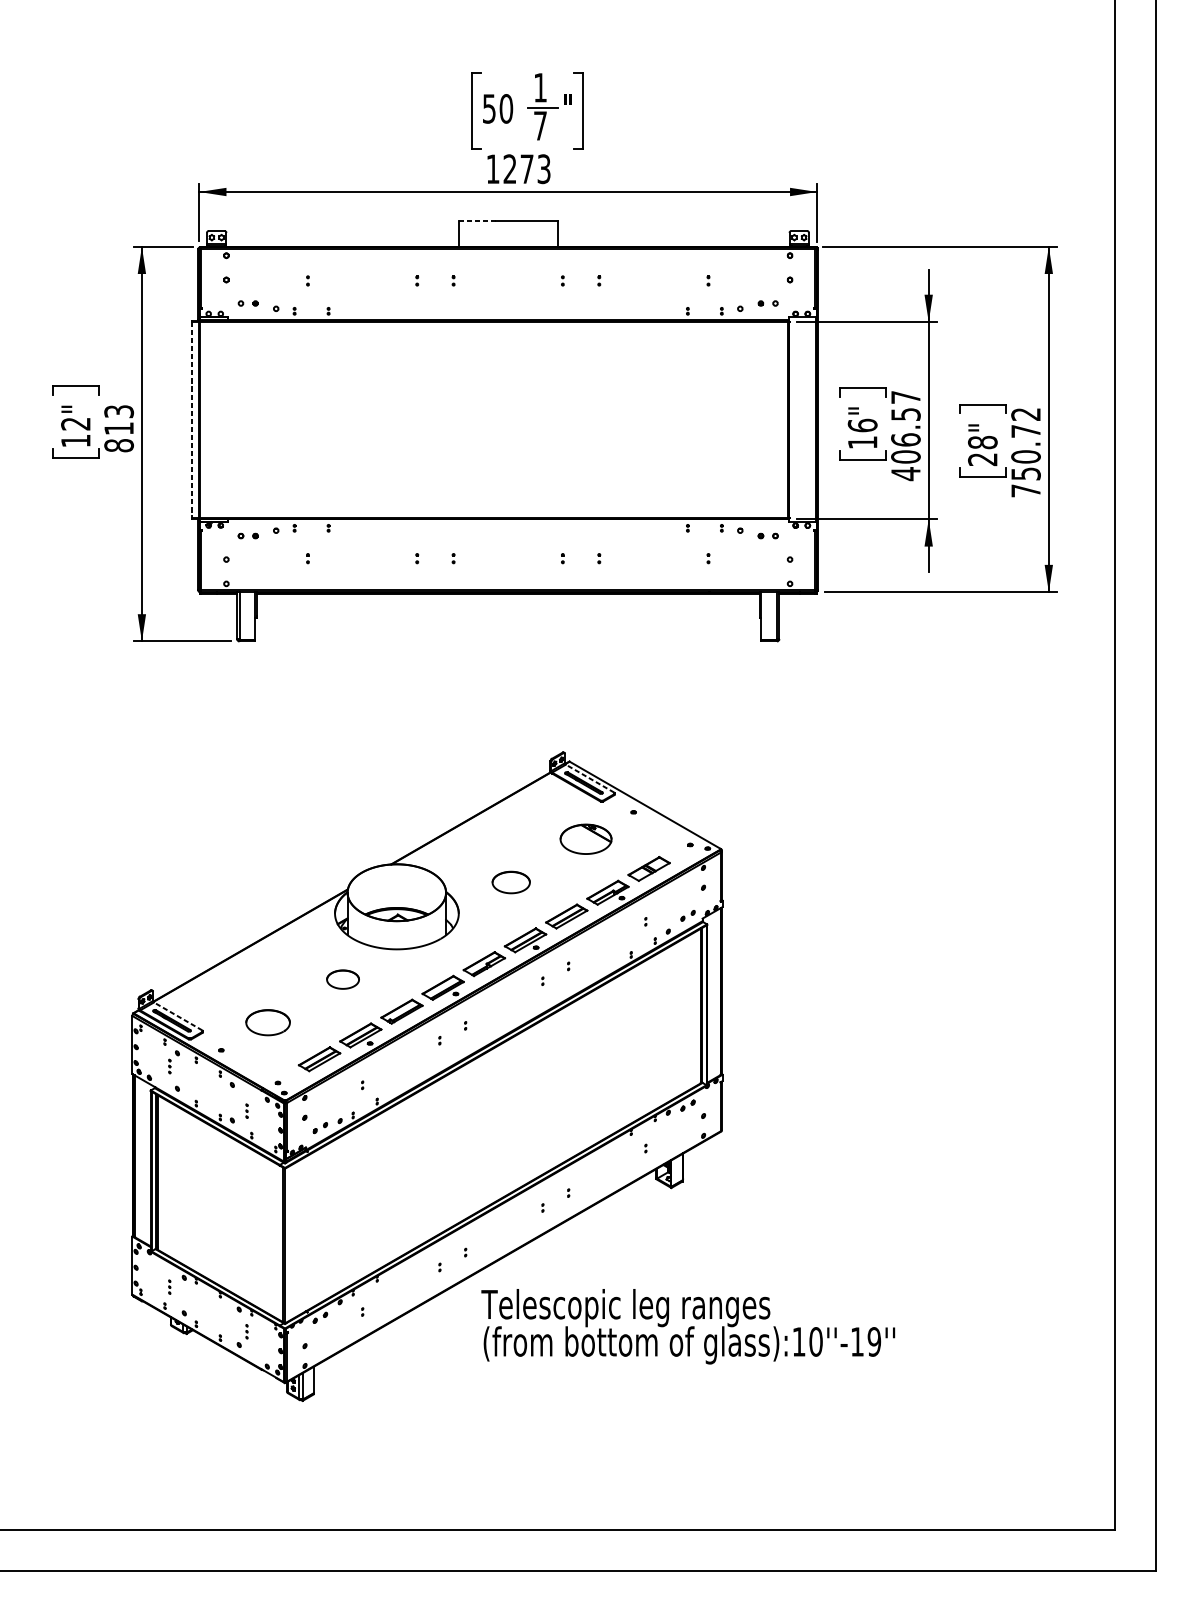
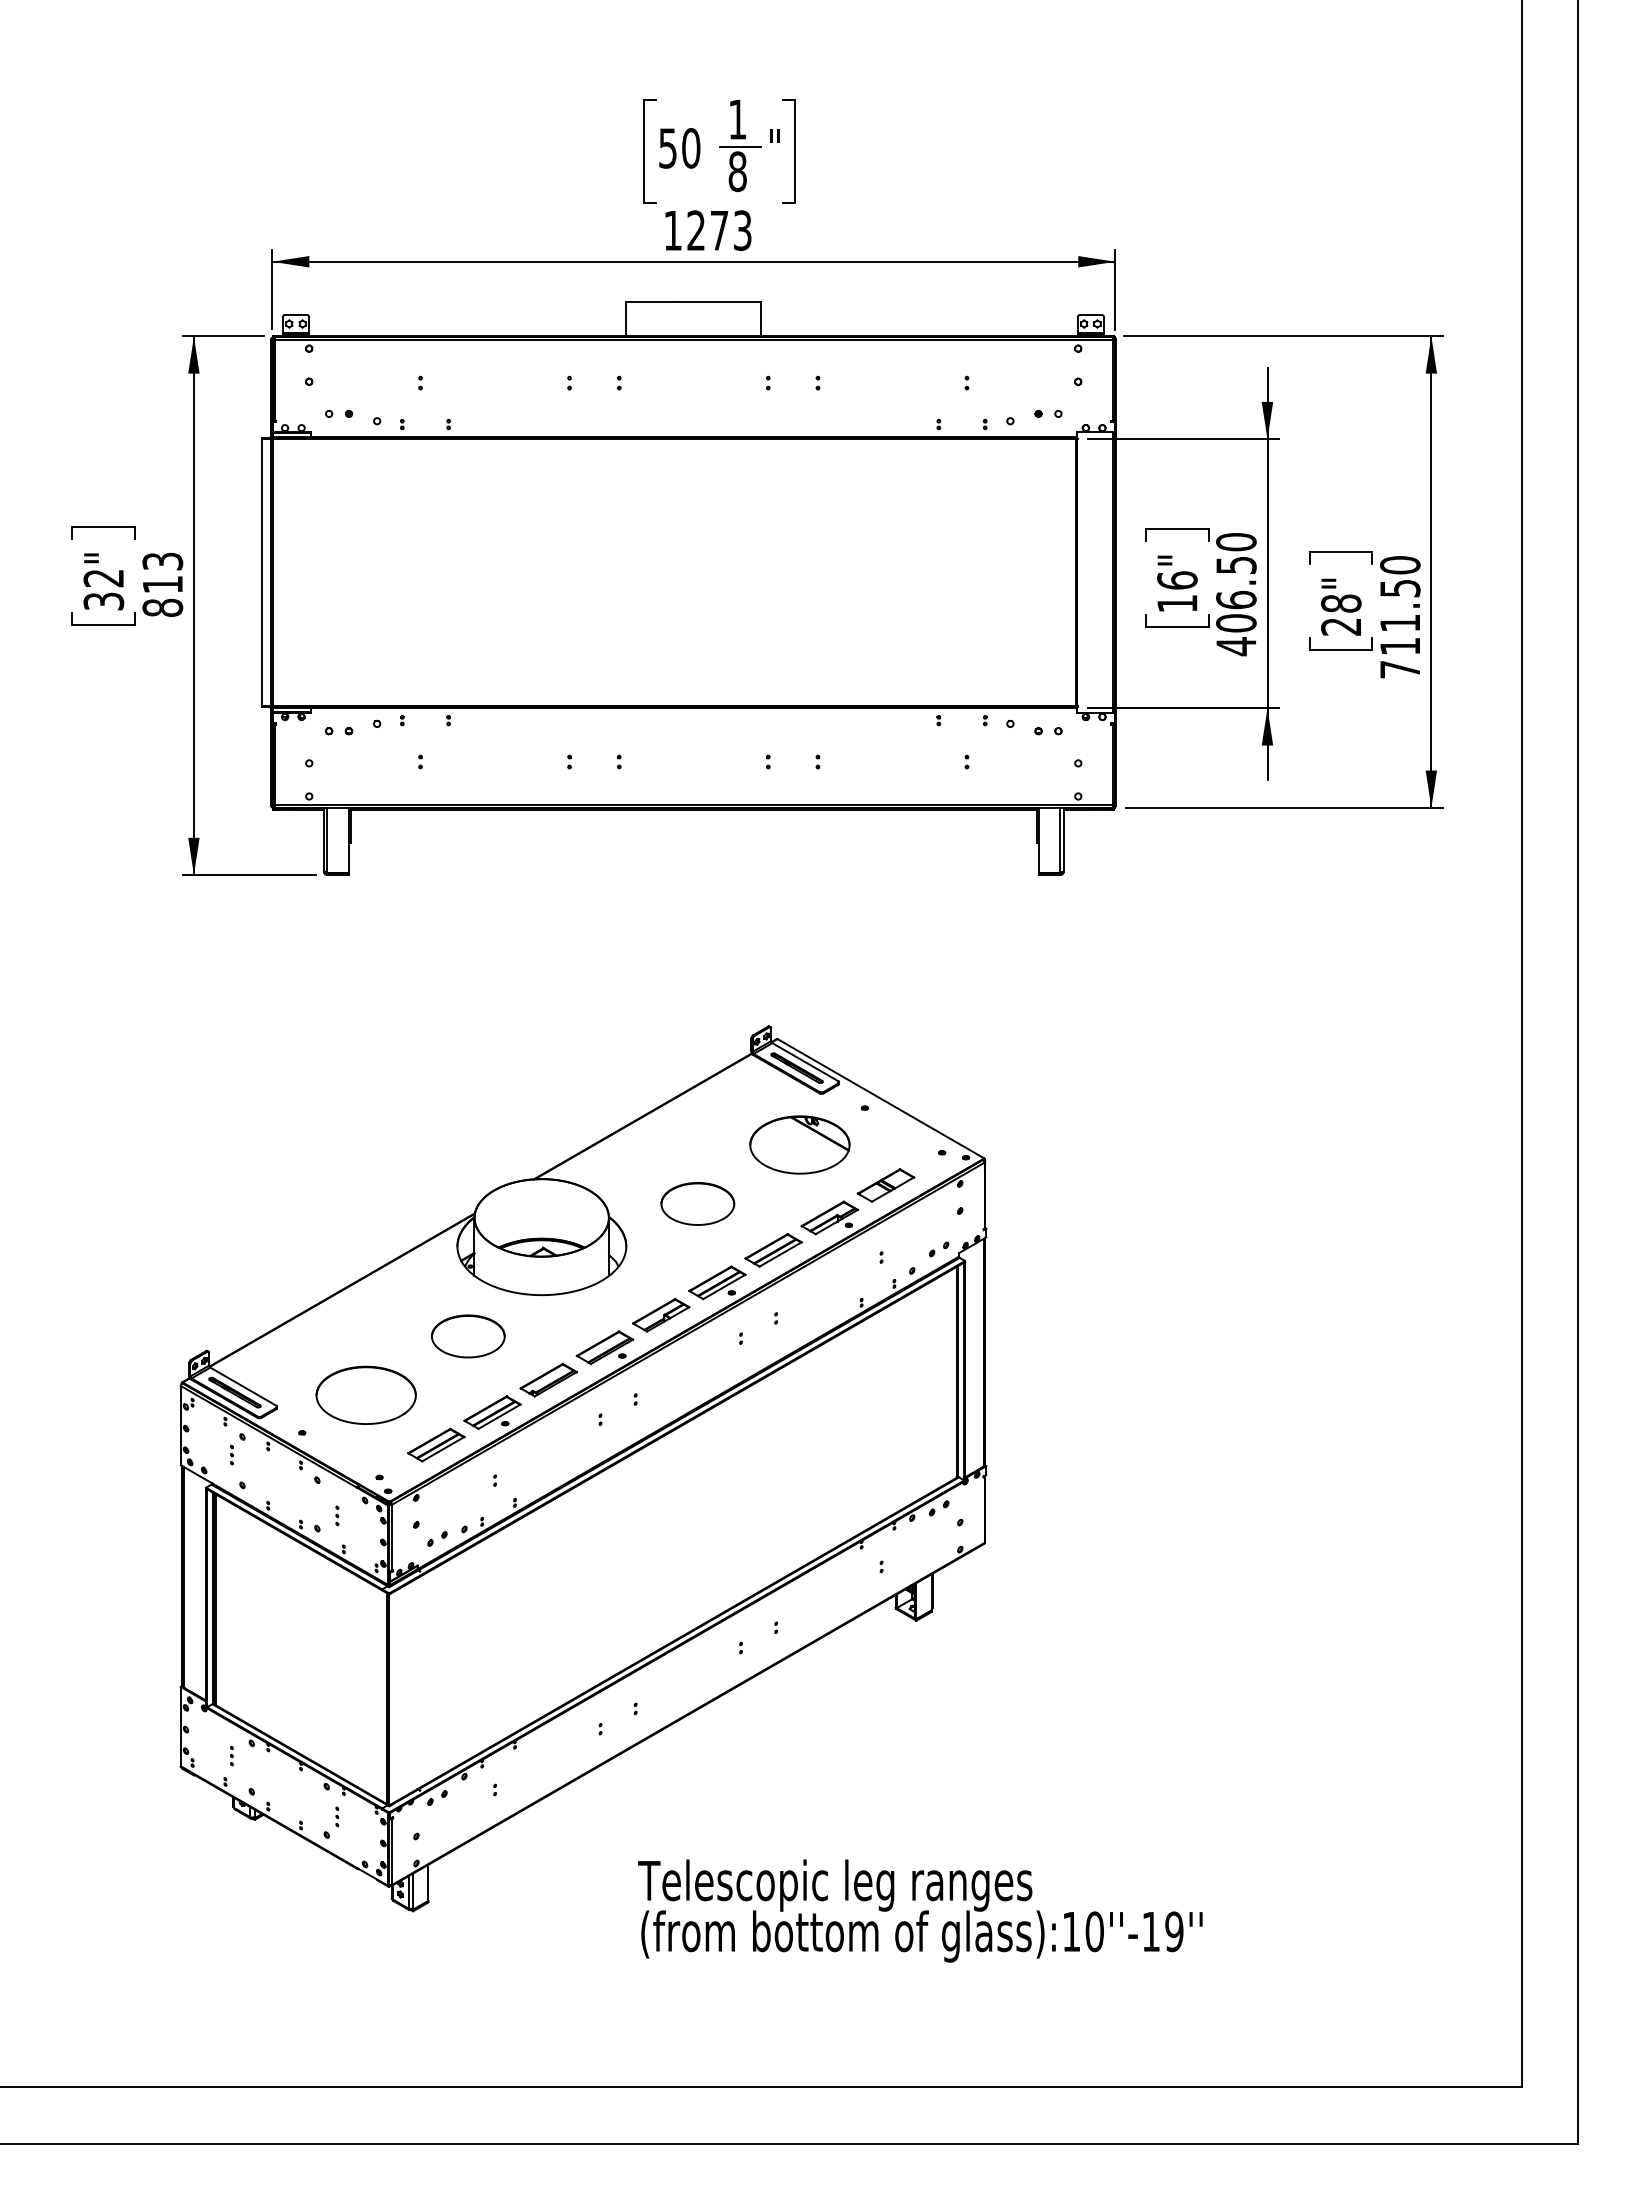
text: (540, 125) -> (737, 171), 7 -> 8
line: (478, 221) -> (652, 301), dashed -> solid
text: (906, 397) -> (1236, 542), 406.57 -> 406.50
line: (192, 420) -> (262, 573), dashed -> solid
text: (75, 440) -> (103, 601), 12" -> 32"
text: (1025, 443) -> (1399, 605), 750.72 -> 711.50
line: (590, 778) -> (805, 1061), dashed -> solid
part: (585, 838) -> (799, 1144), size x1.43
part: (510, 882) -> (697, 1203), size x1.43
part: (343, 979) -> (468, 1336), size x1.67
line: (177, 1016) -> (242, 1386), dashed -> solid
part: (267, 1022) -> (365, 1394), size x1.67
text: (688, 1326) -> (920, 1910), moved

